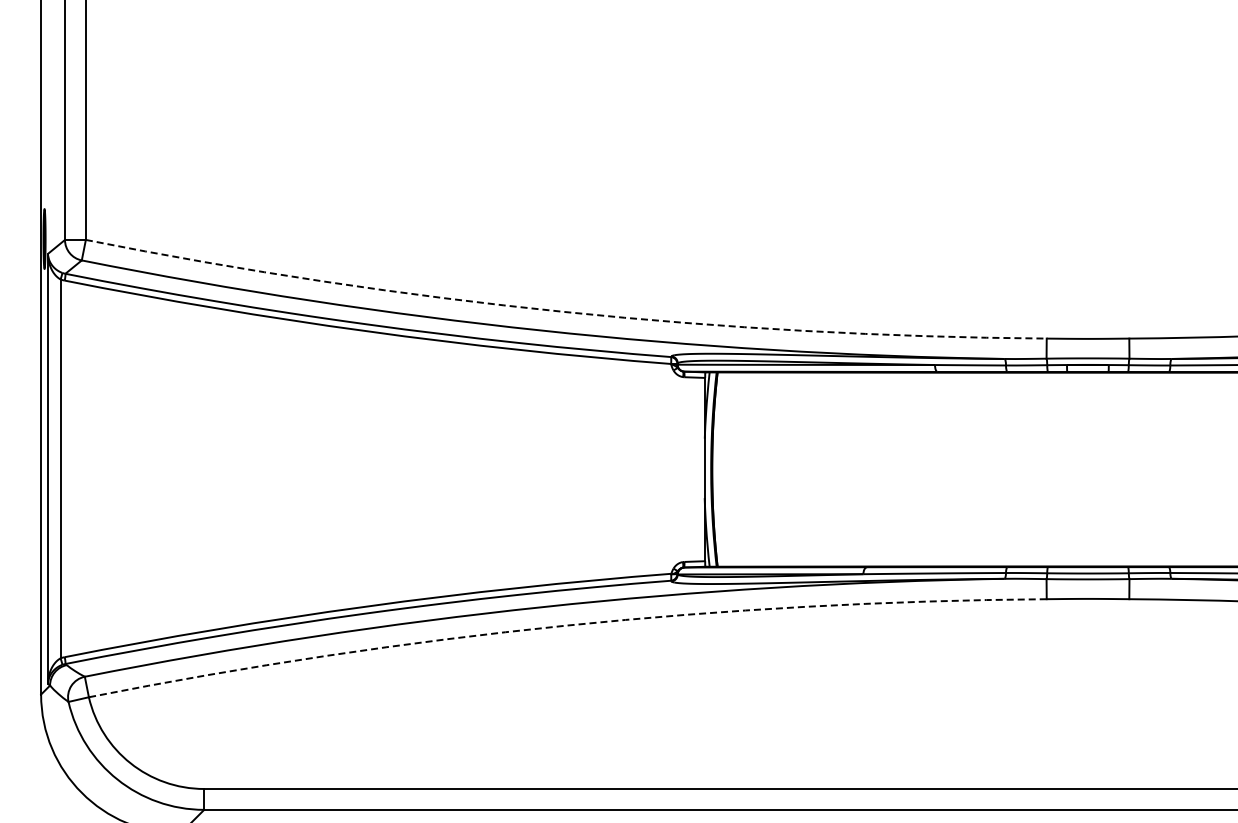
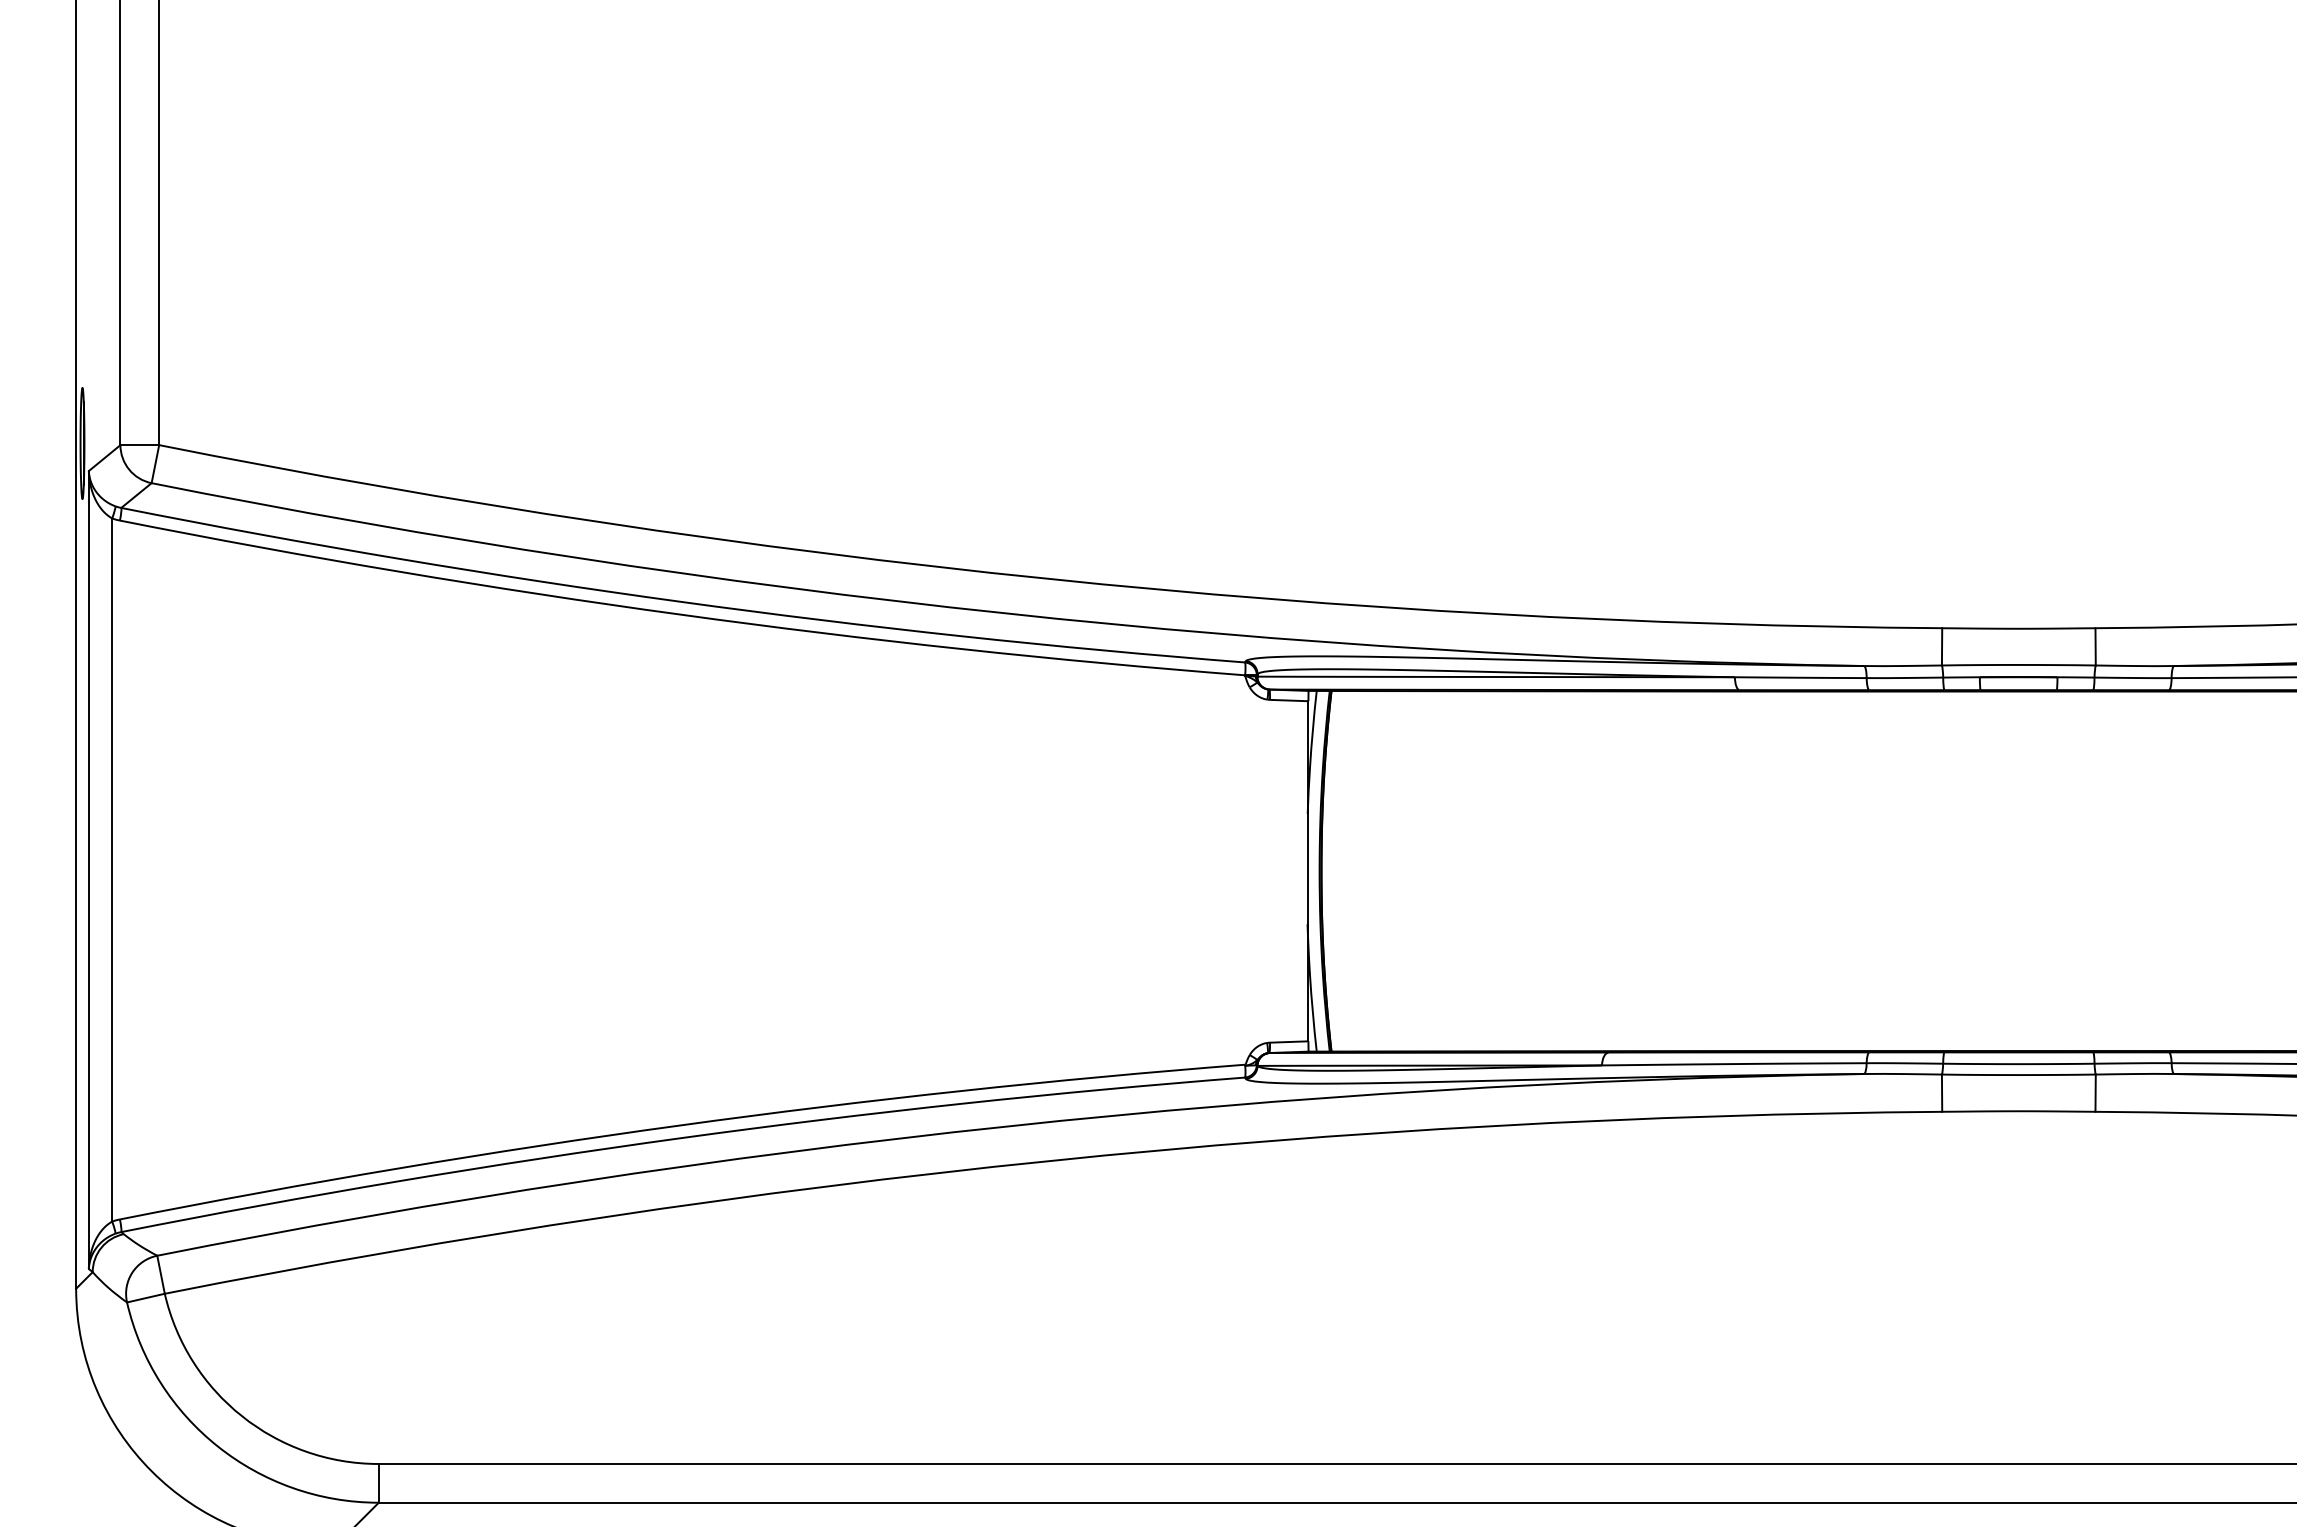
arc: (563, 311) -> (1045, 577), dashed -> solid
arc: (565, 625) -> (1049, 1160), dashed -> solid

